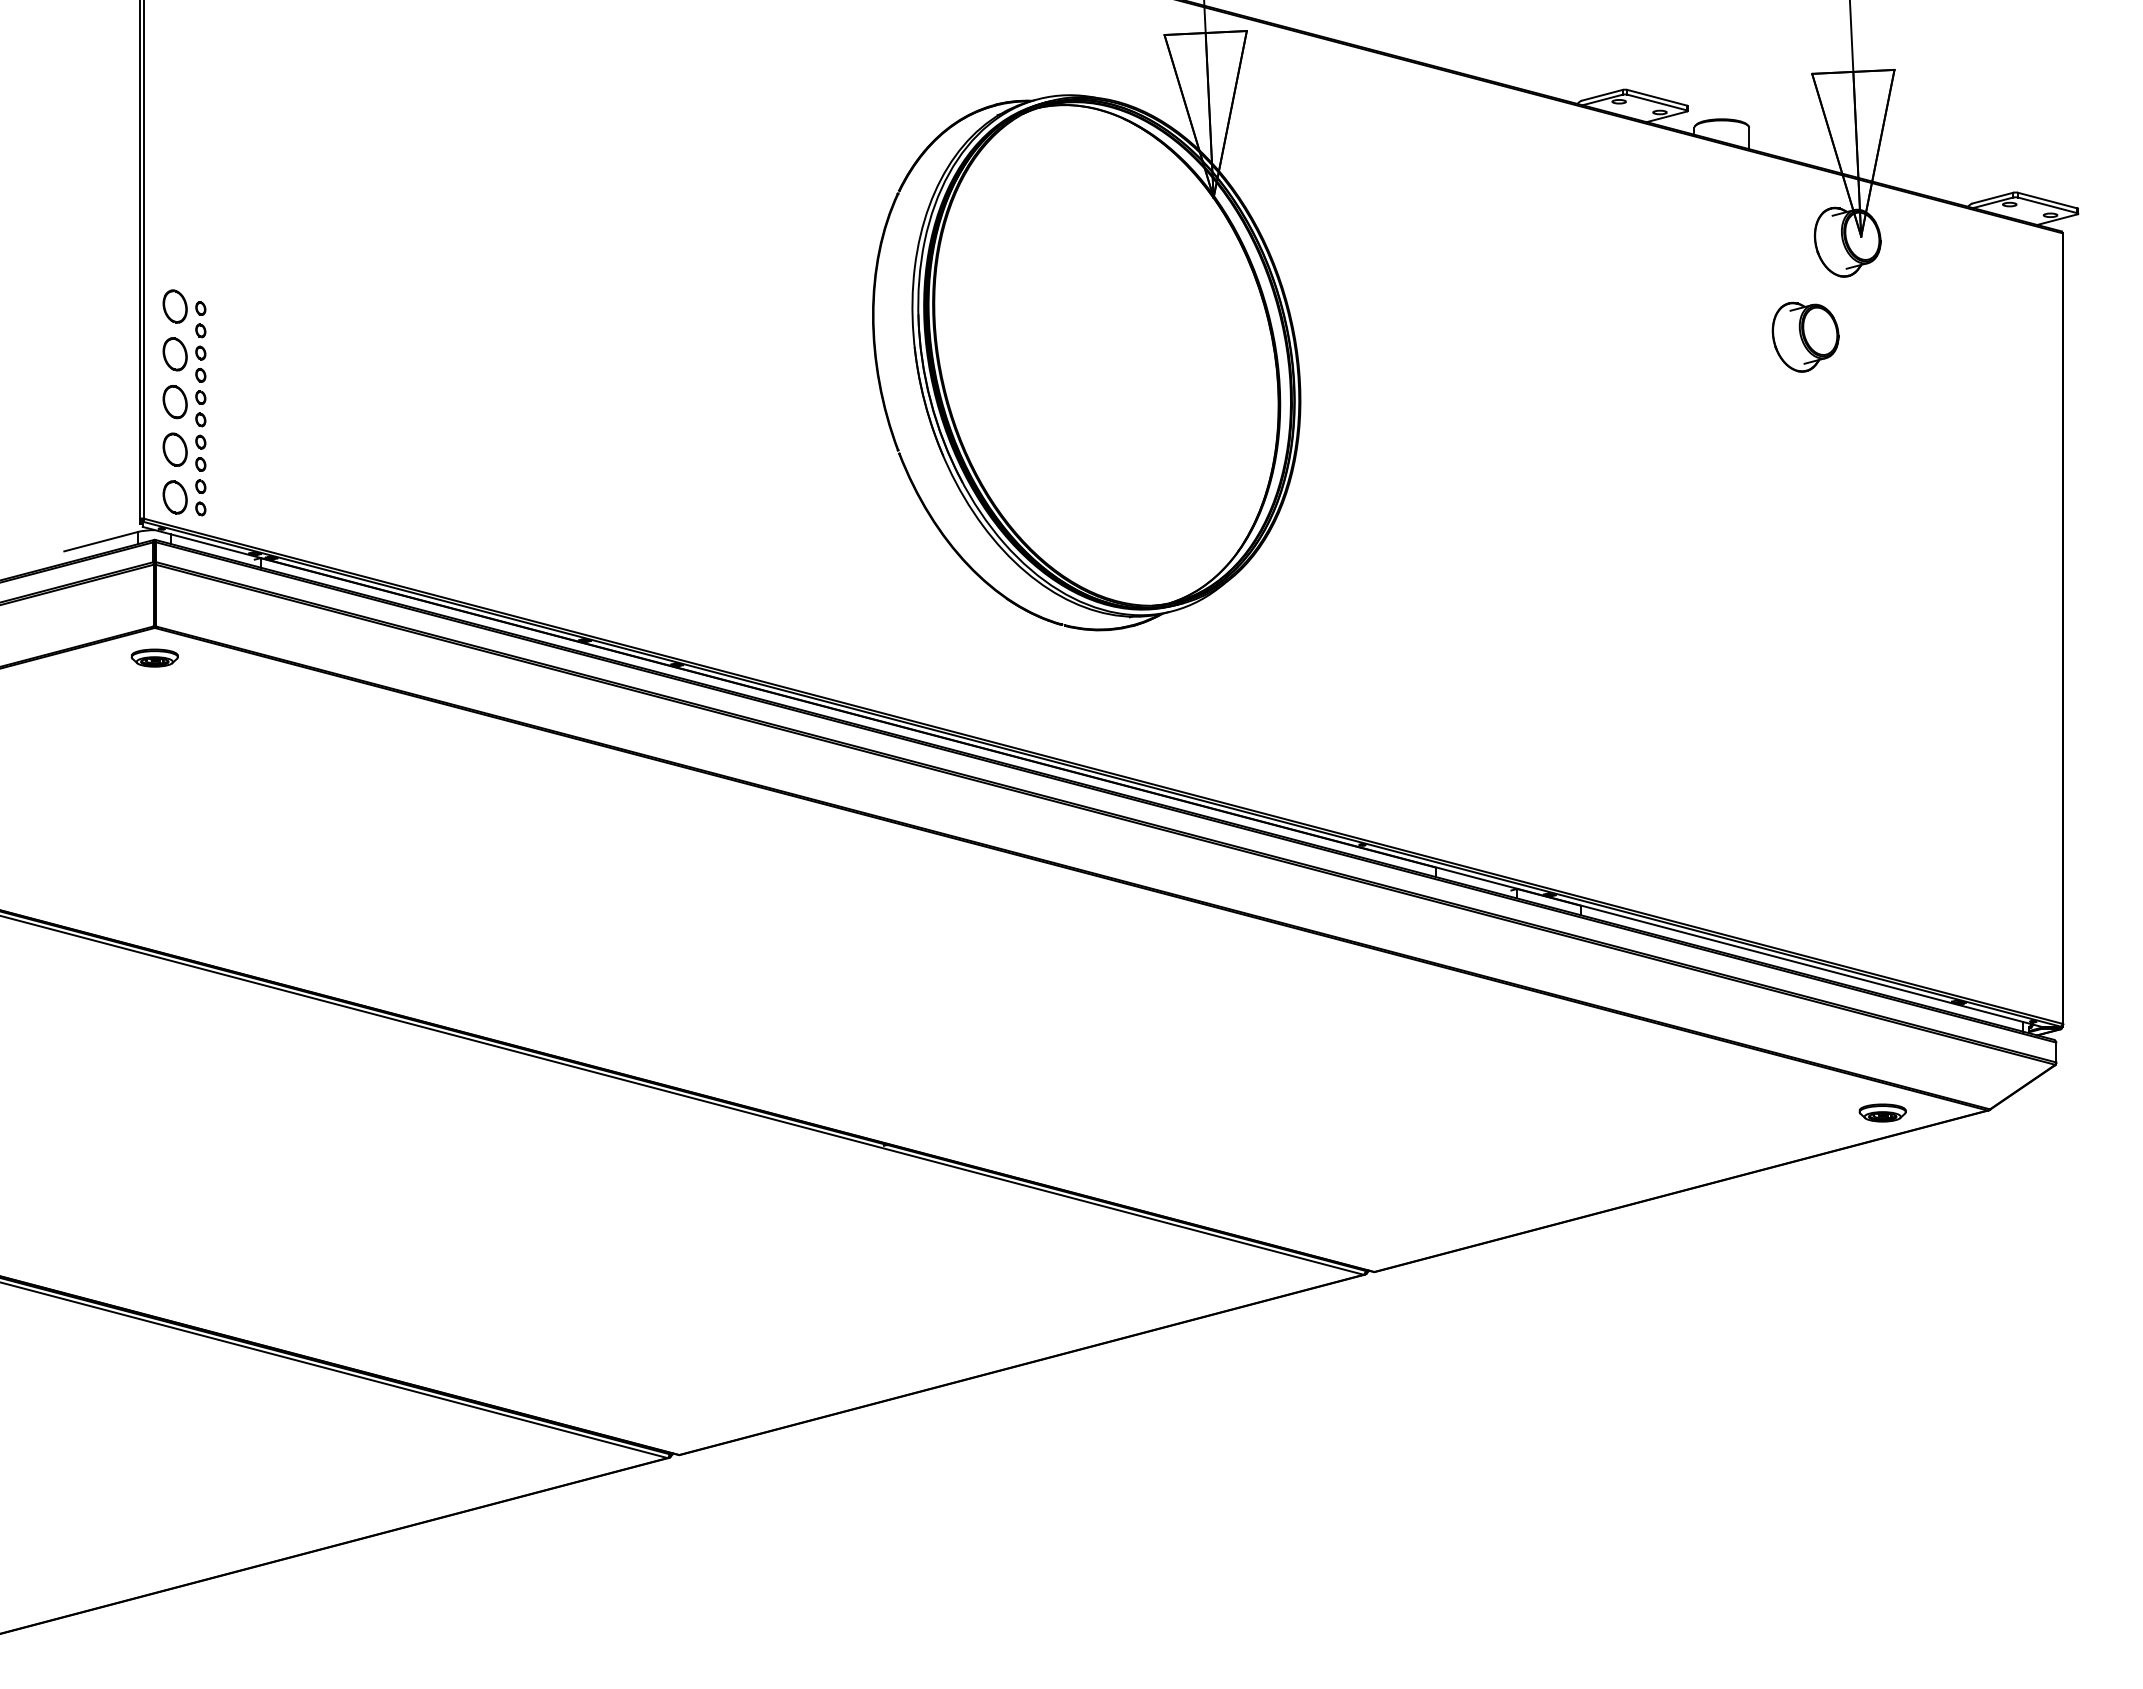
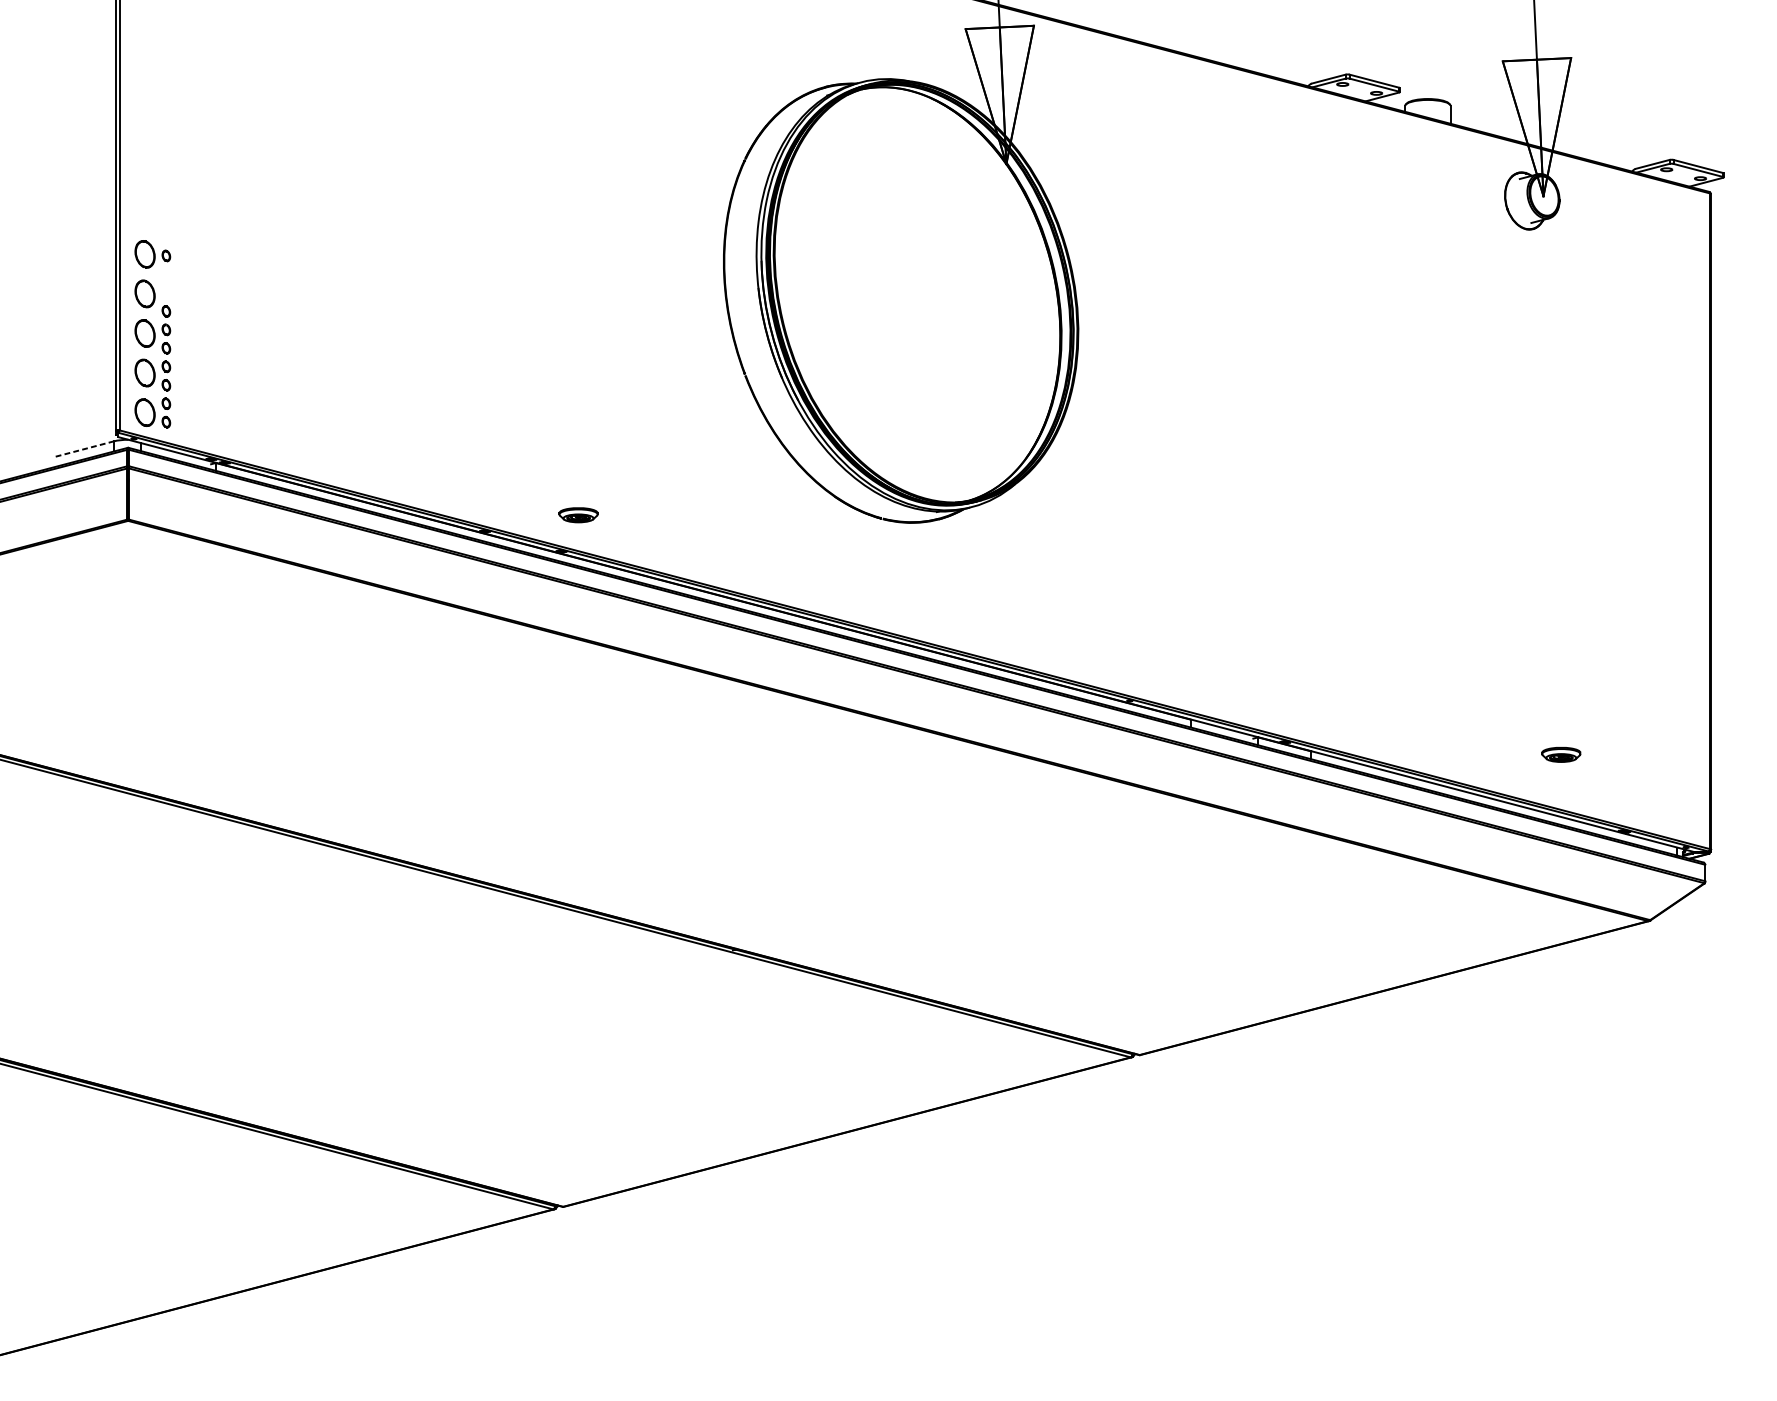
part: (1805, 336) -> (1497, 279), removed
part: (200, 341) -> (166, 283), removed
line: (100, 541) -> (83, 449), solid -> dashed
part: (154, 657) -> (578, 514), moved
part: (1882, 1112) -> (1561, 754), moved

